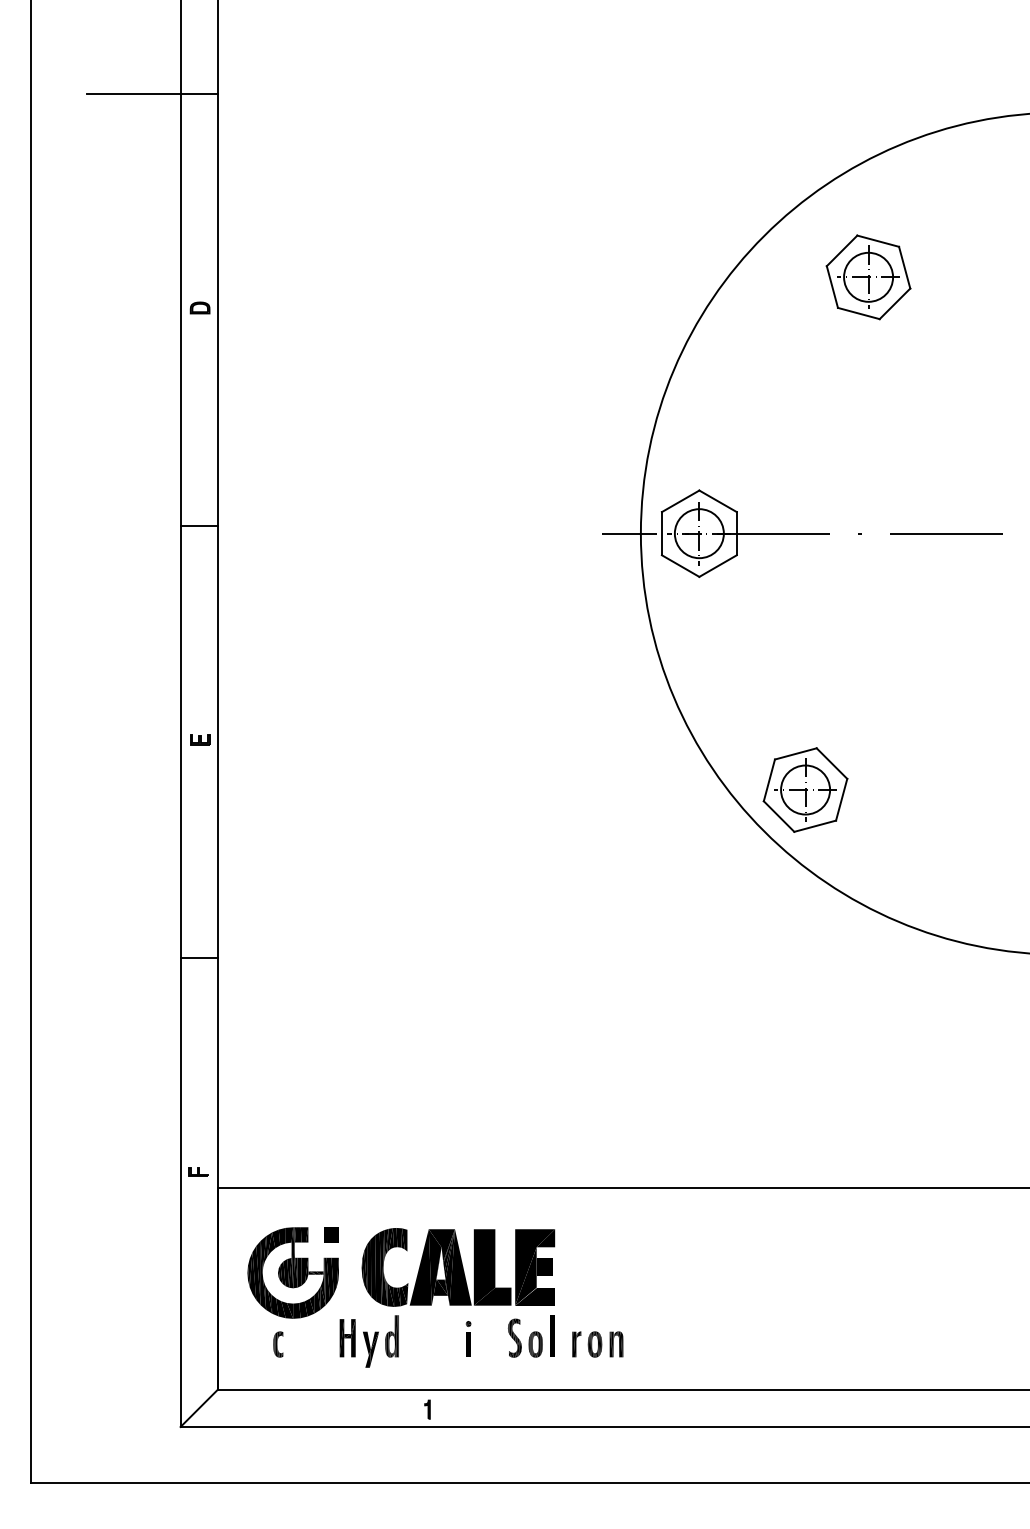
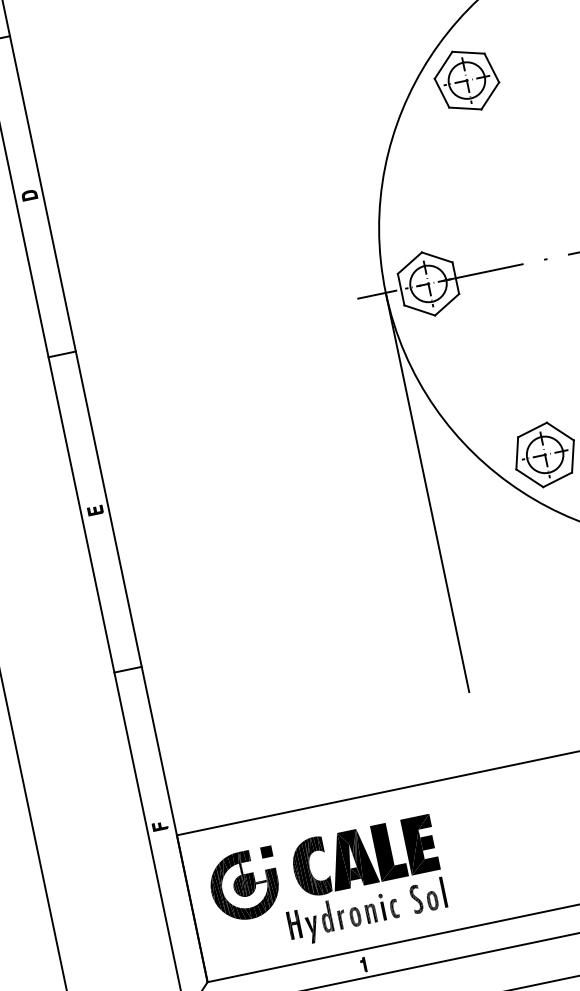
part: (868, 277) -> (466, 80), moved
line: (640, 806) -> (427, 492), added
part: (278, 1344) -> (394, 908), moved
part: (597, 1344) -> (357, 916), moved

